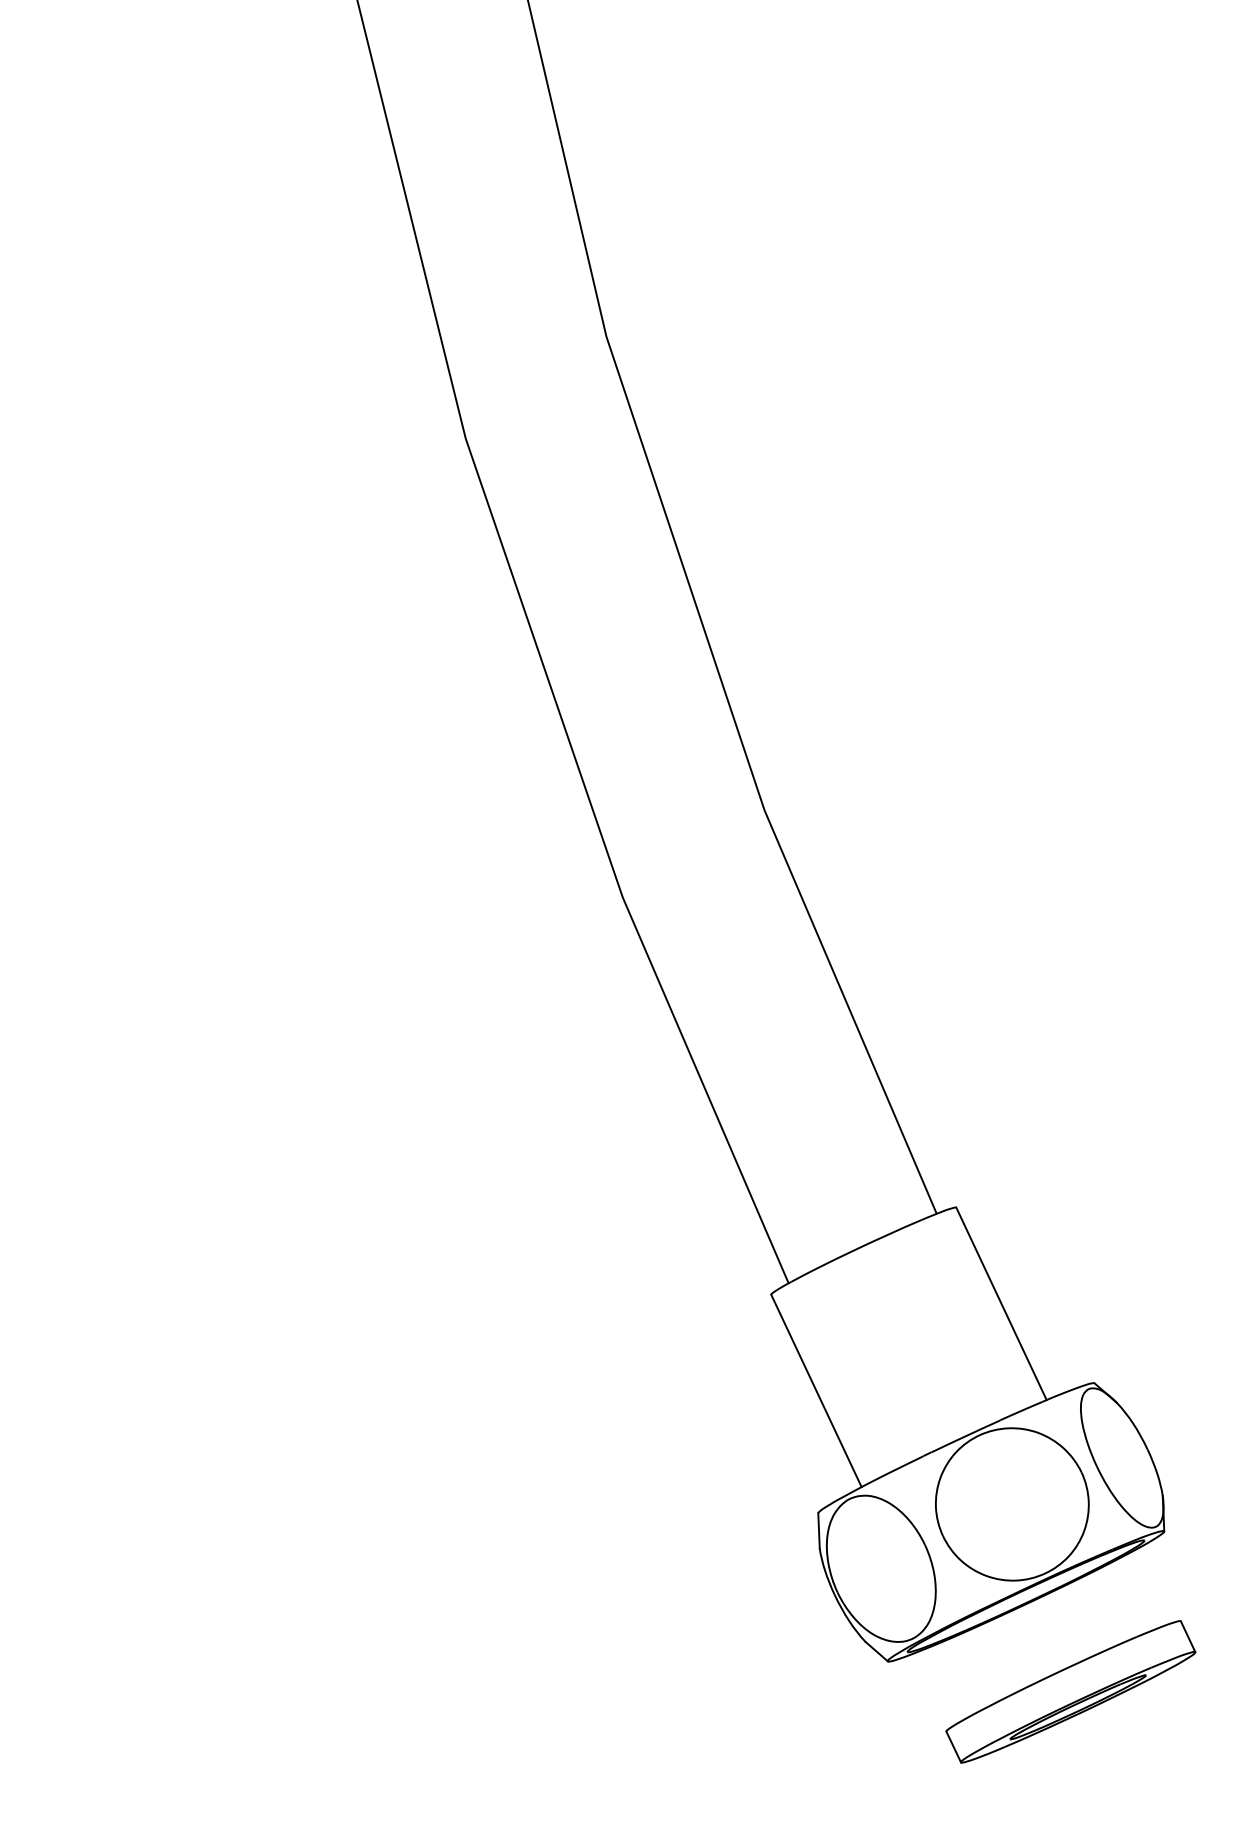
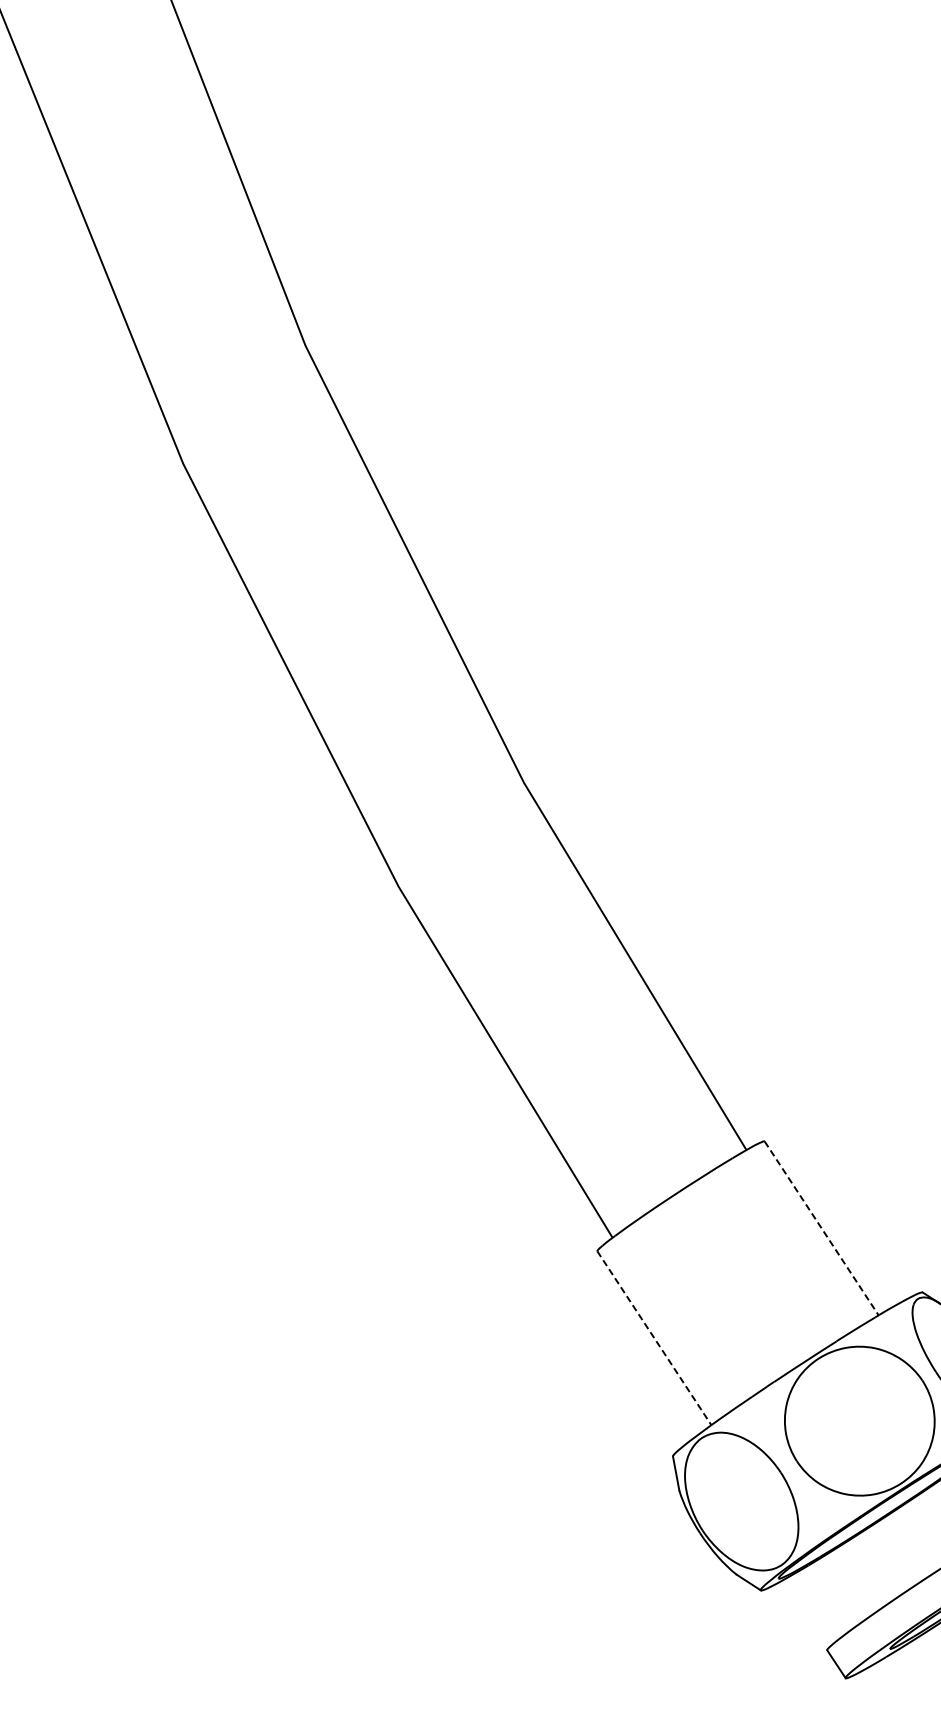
line: (1001, 1304) -> (821, 1228), solid -> dashed
line: (816, 1391) -> (654, 1338), solid -> dashed

